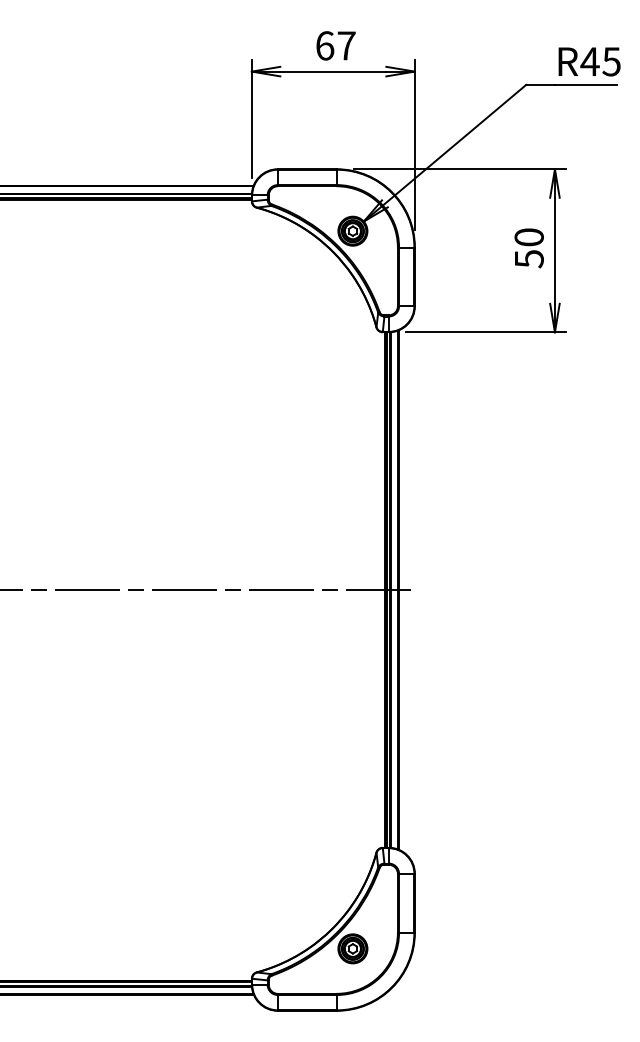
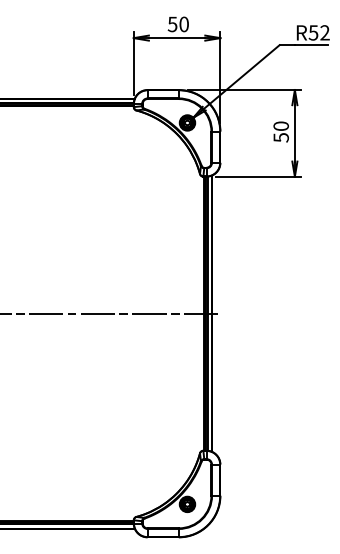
text: (334, 45) -> (177, 24), 67 -> 50
text: (599, 61) -> (318, 32), R45 -> R52

